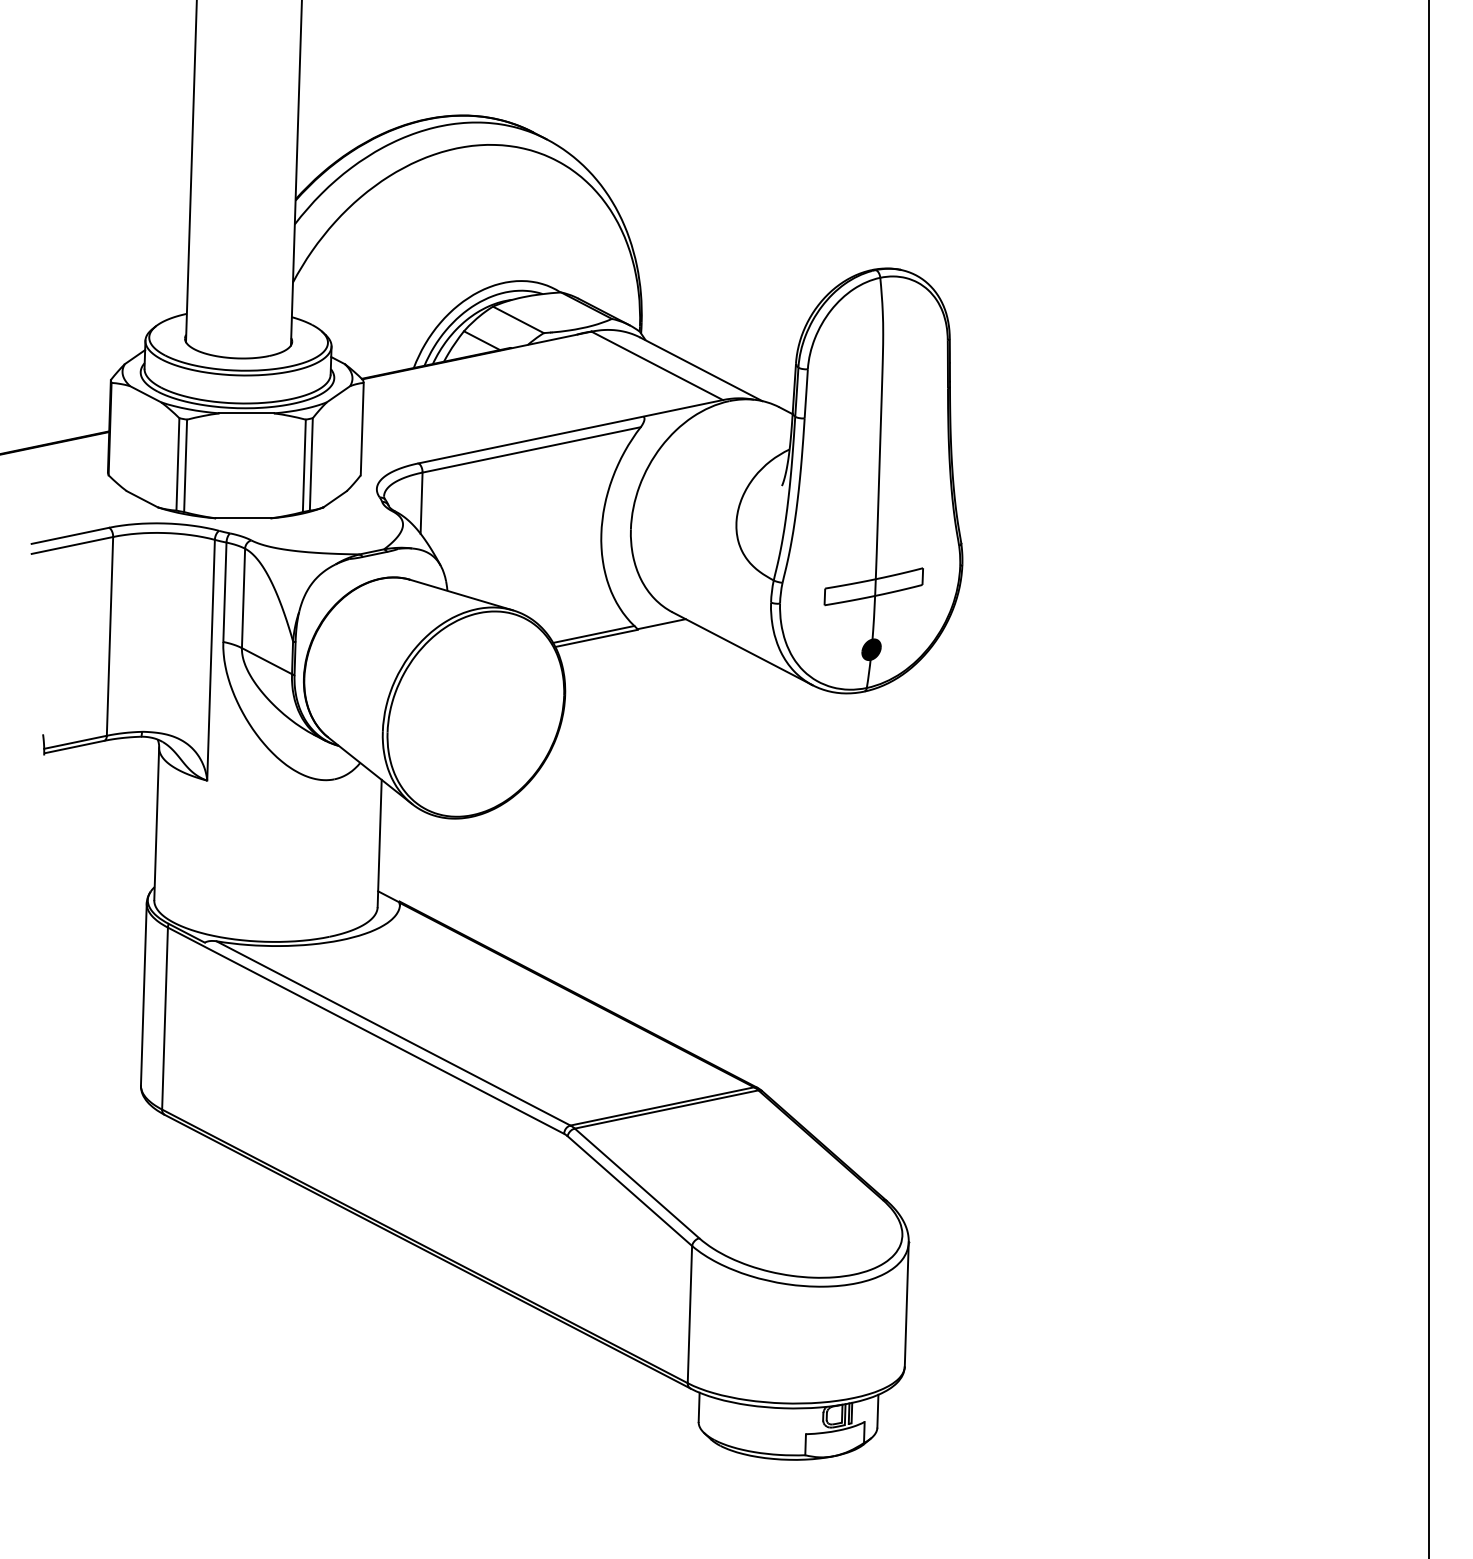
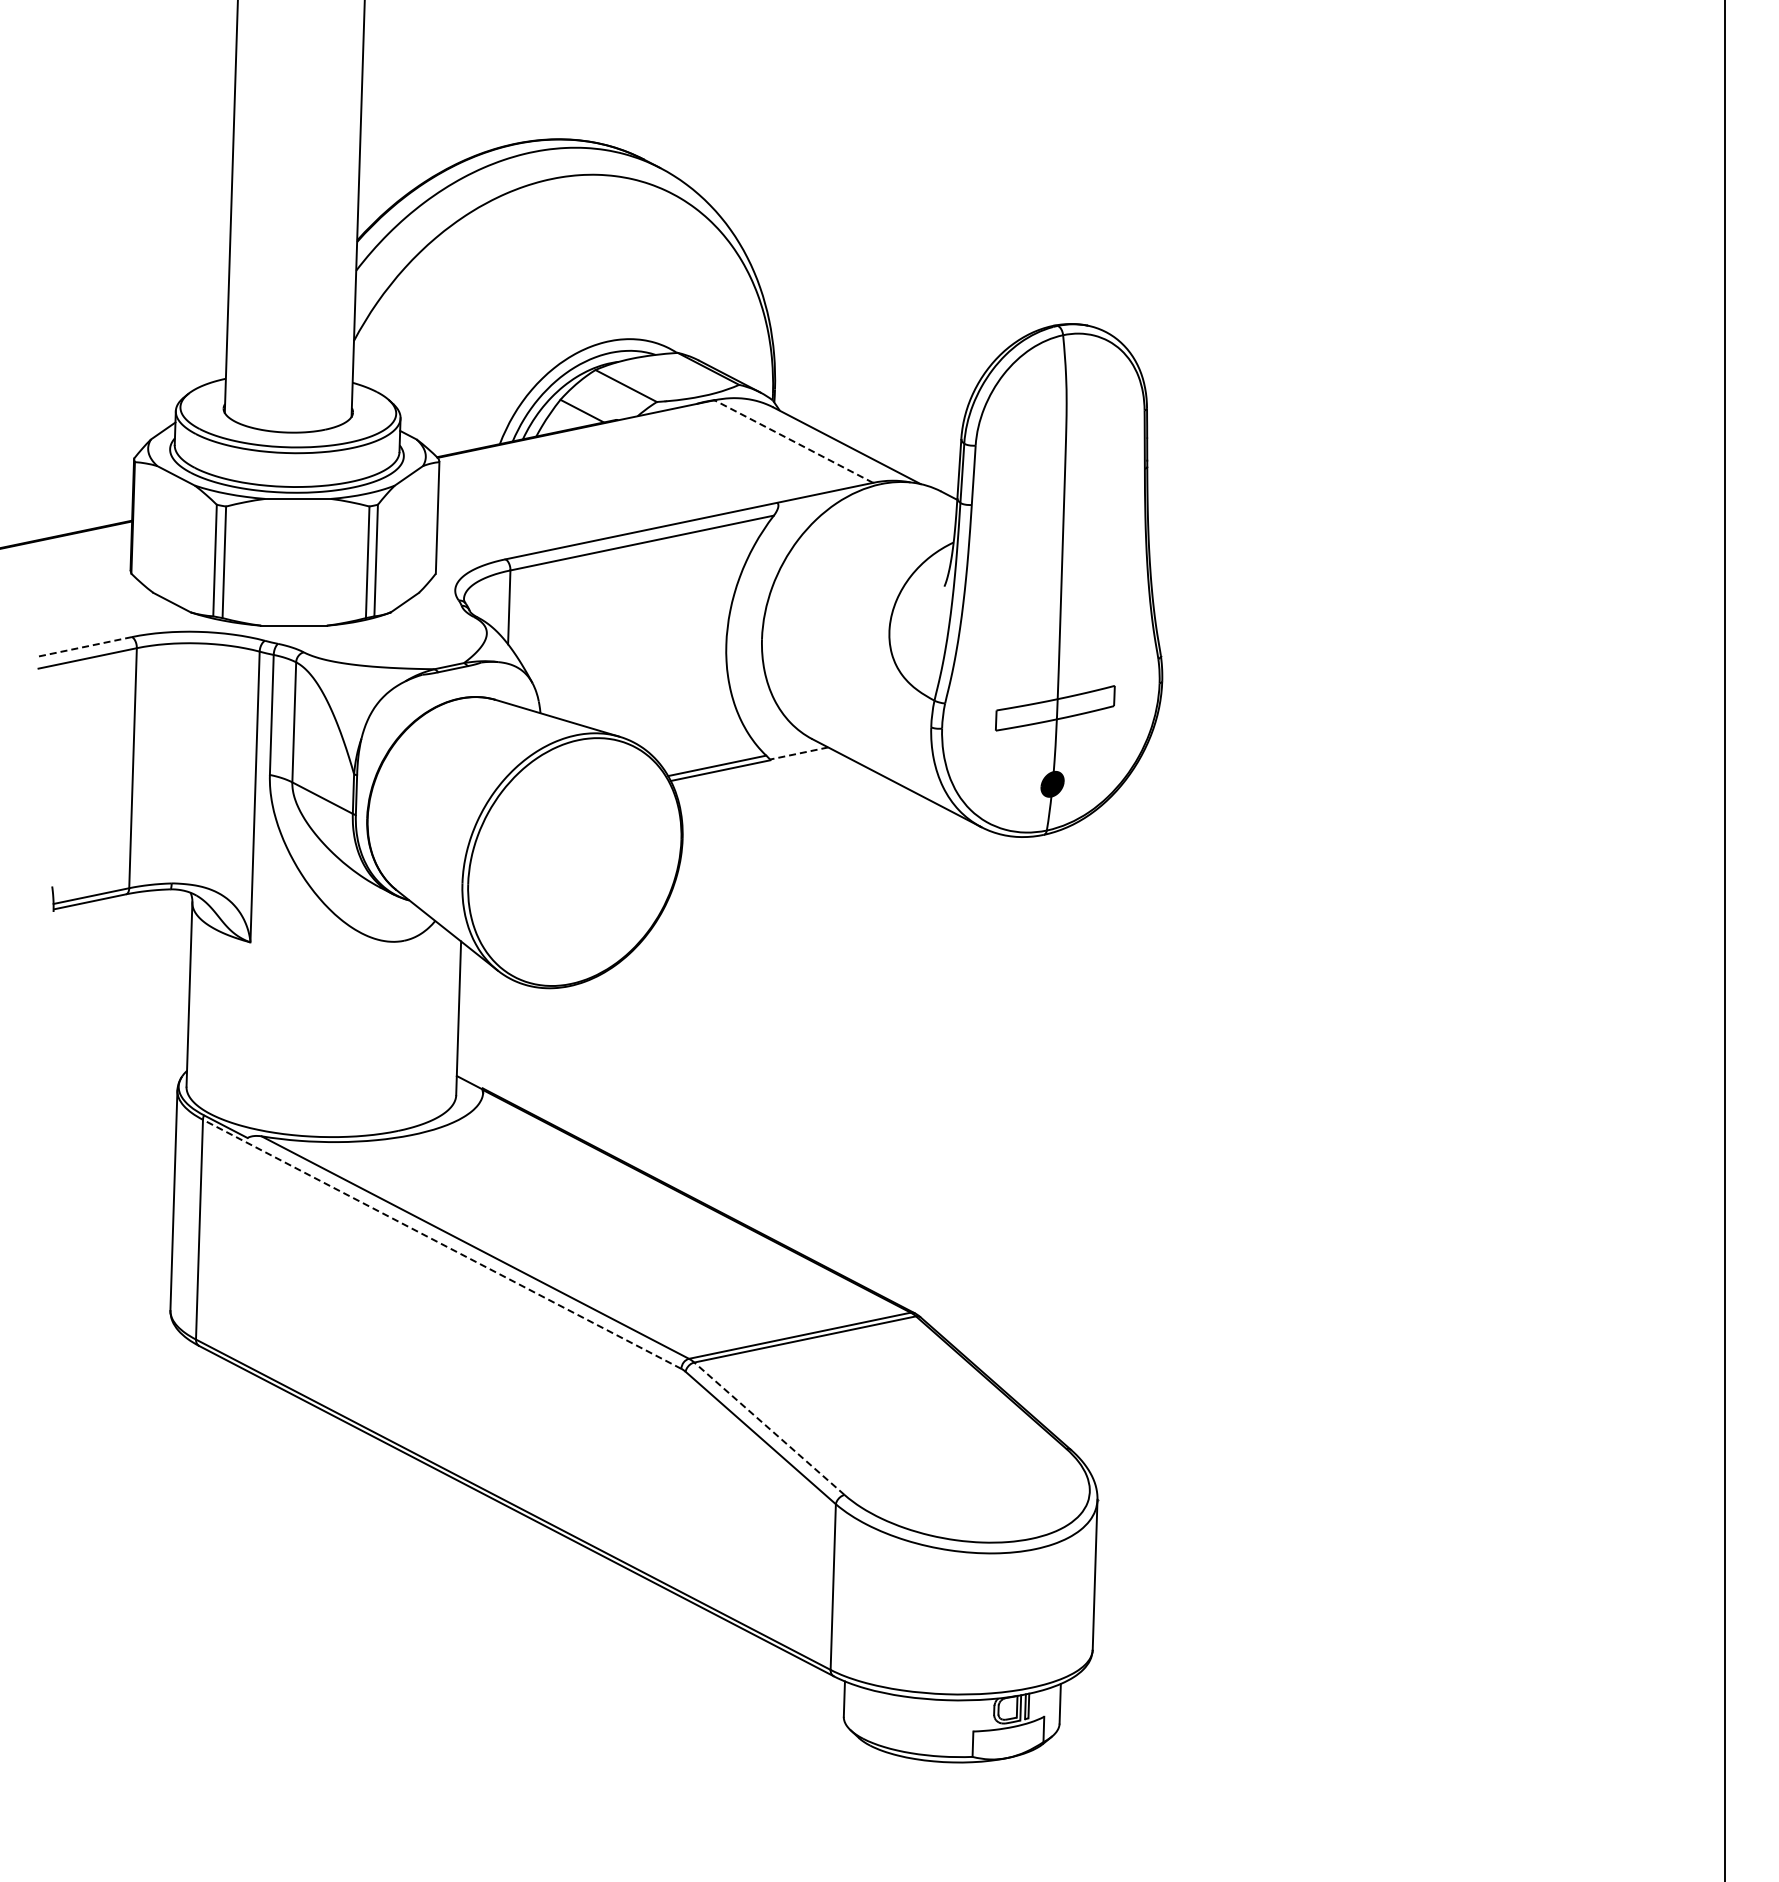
line: (656, 365) -> (793, 441), solid -> dashed
line: (70, 535) -> (85, 646), solid -> dashed
line: (661, 624) -> (799, 753), solid -> dashed
line: (366, 1030) -> (442, 1244), solid -> dashed
line: (637, 1183) -> (769, 1428), solid -> dashed

